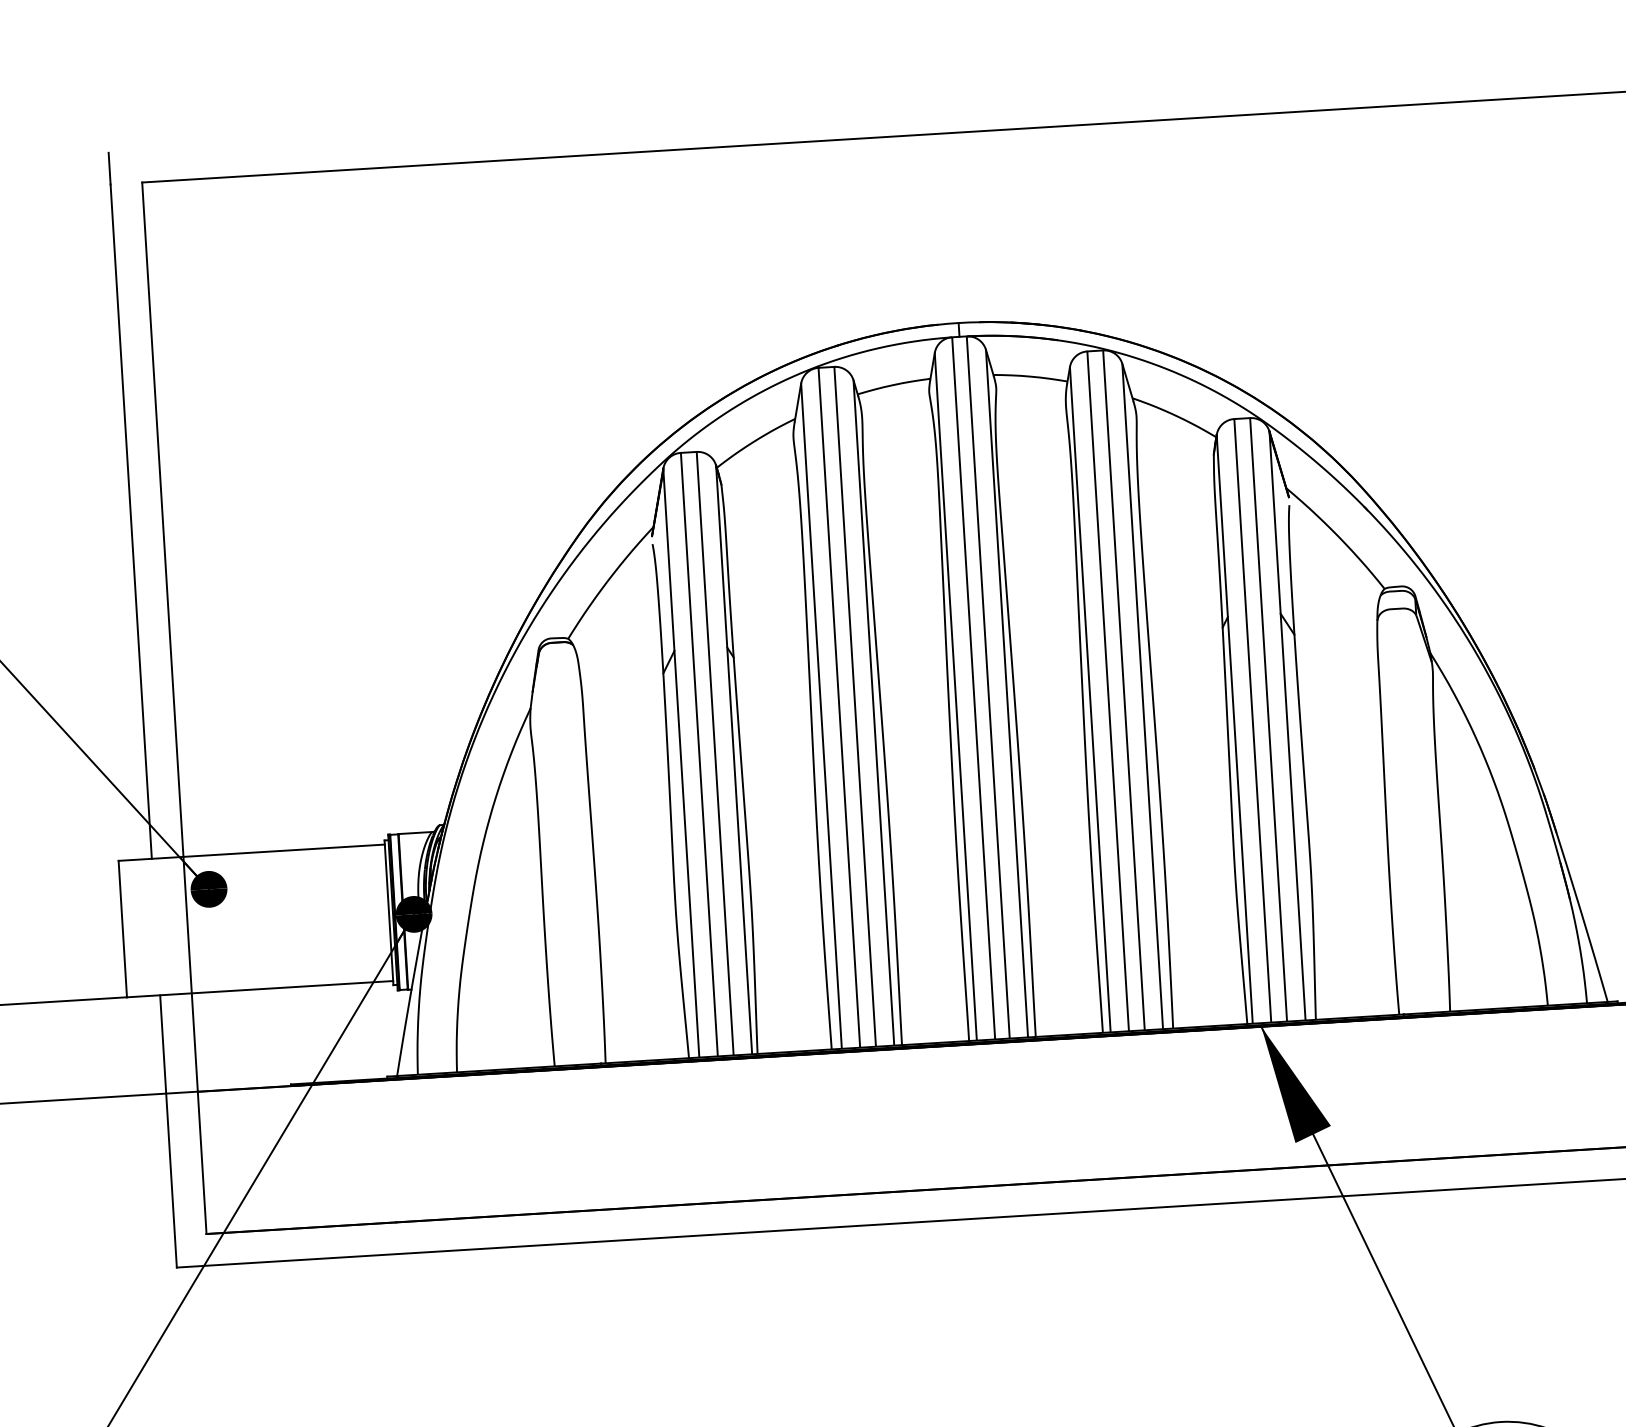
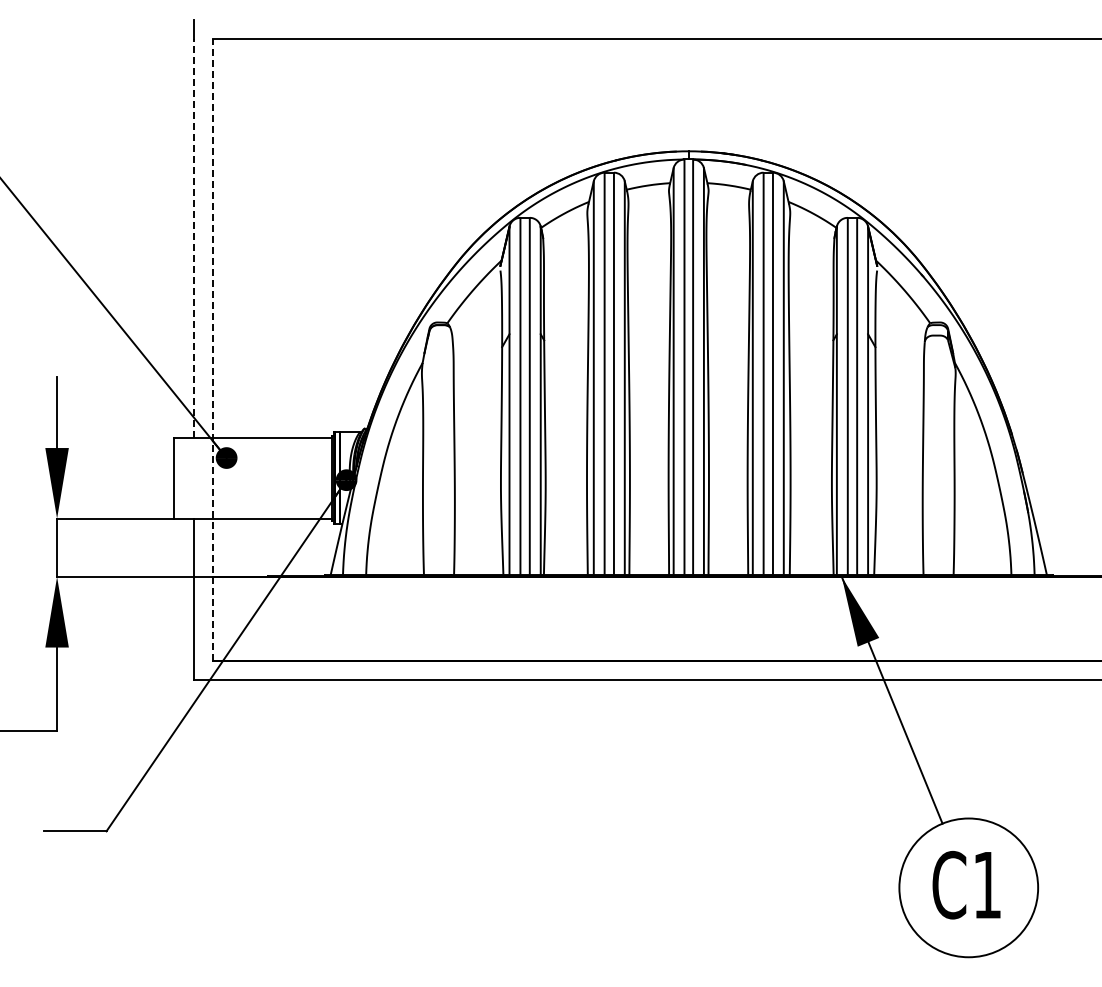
line: (132, 521) -> (194, 238), solid -> dashed
line: (174, 709) -> (212, 350), solid -> dashed

